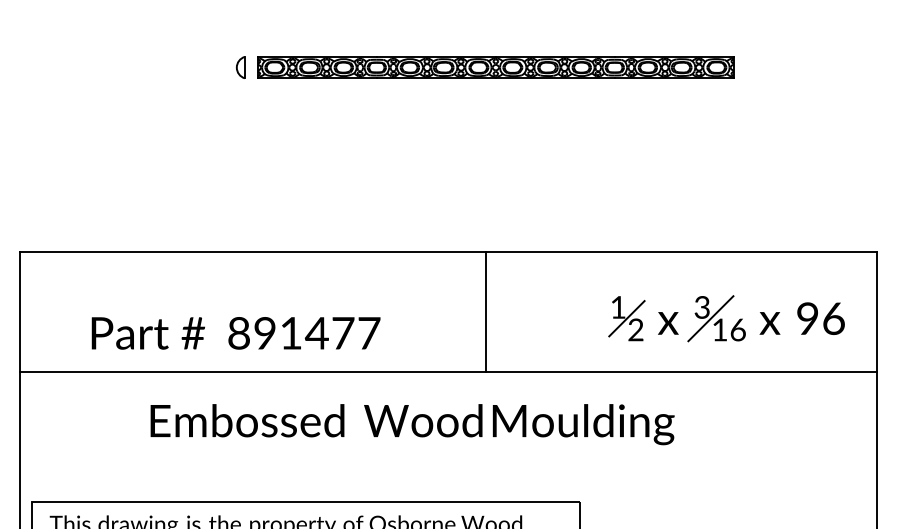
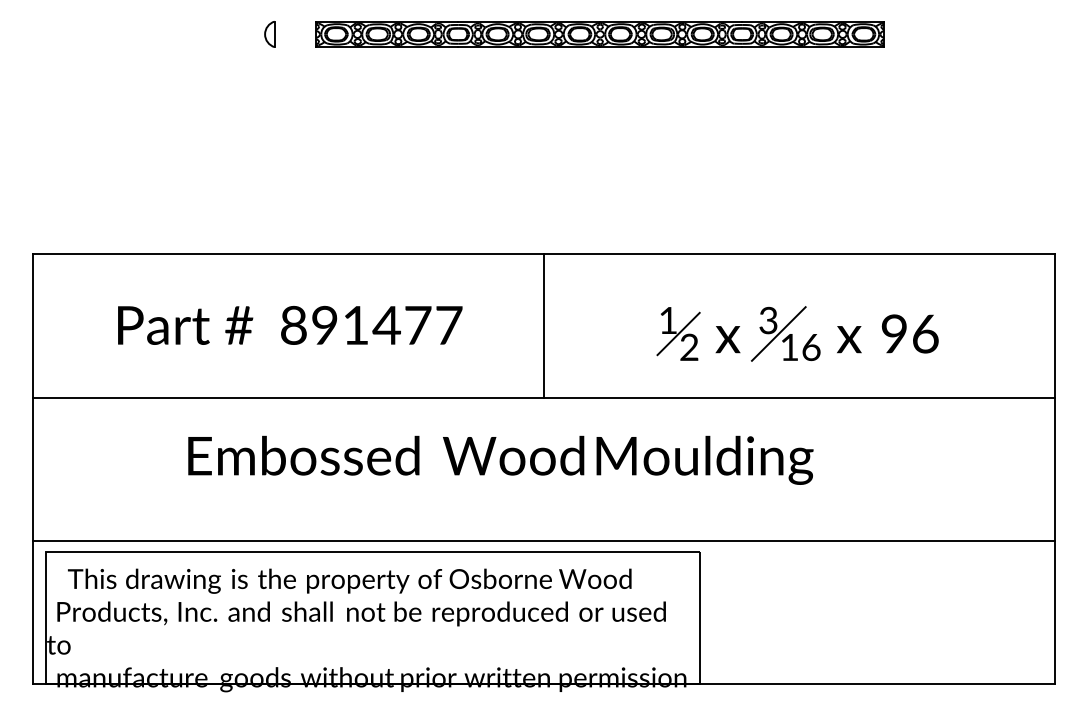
part: (240, 67) -> (269, 34), moved
line: (485, 311) -> (543, 325), moved
part: (726, 318) -> (797, 333), moved
text: (236, 332) -> (290, 324), moved
line: (448, 491) -> (543, 540), added

